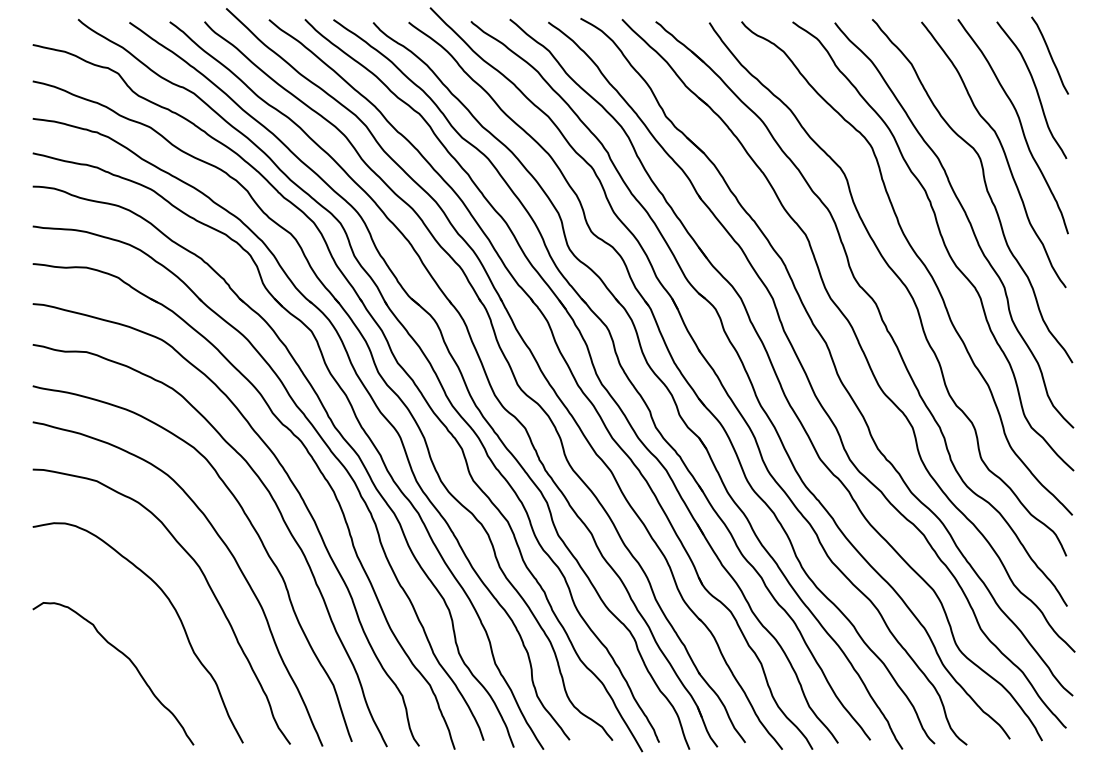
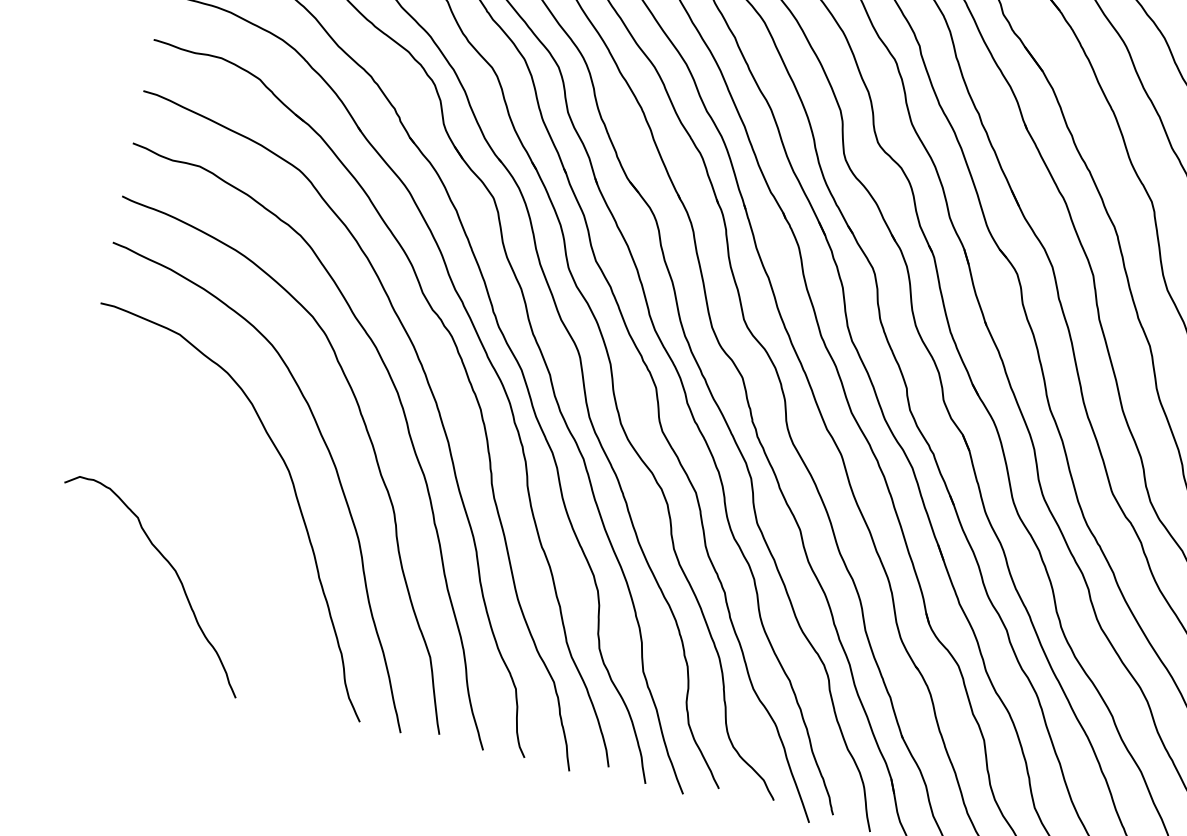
curve: (175, 612) -> (246, 523), removed

